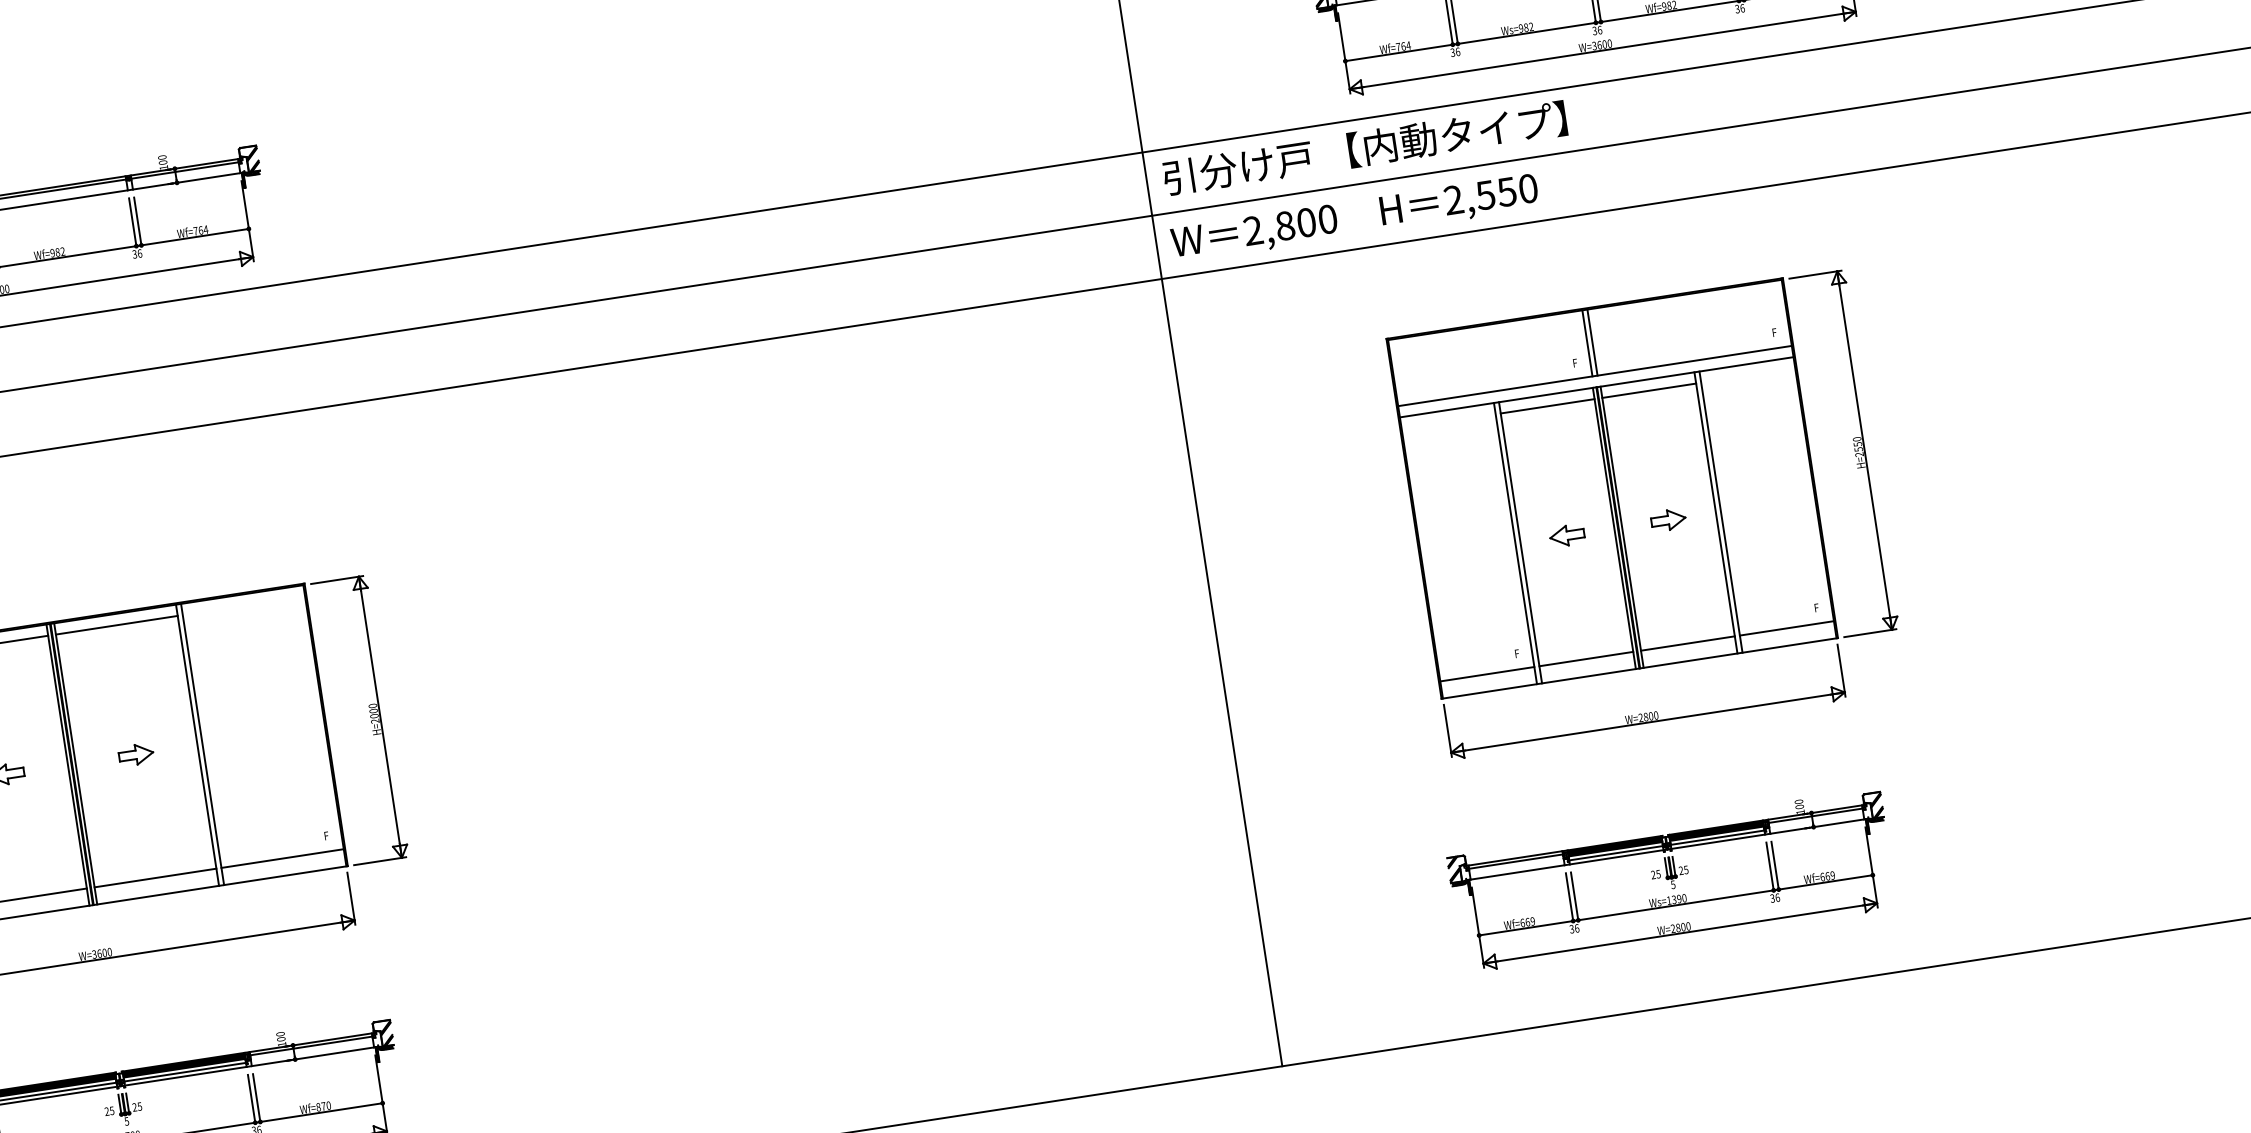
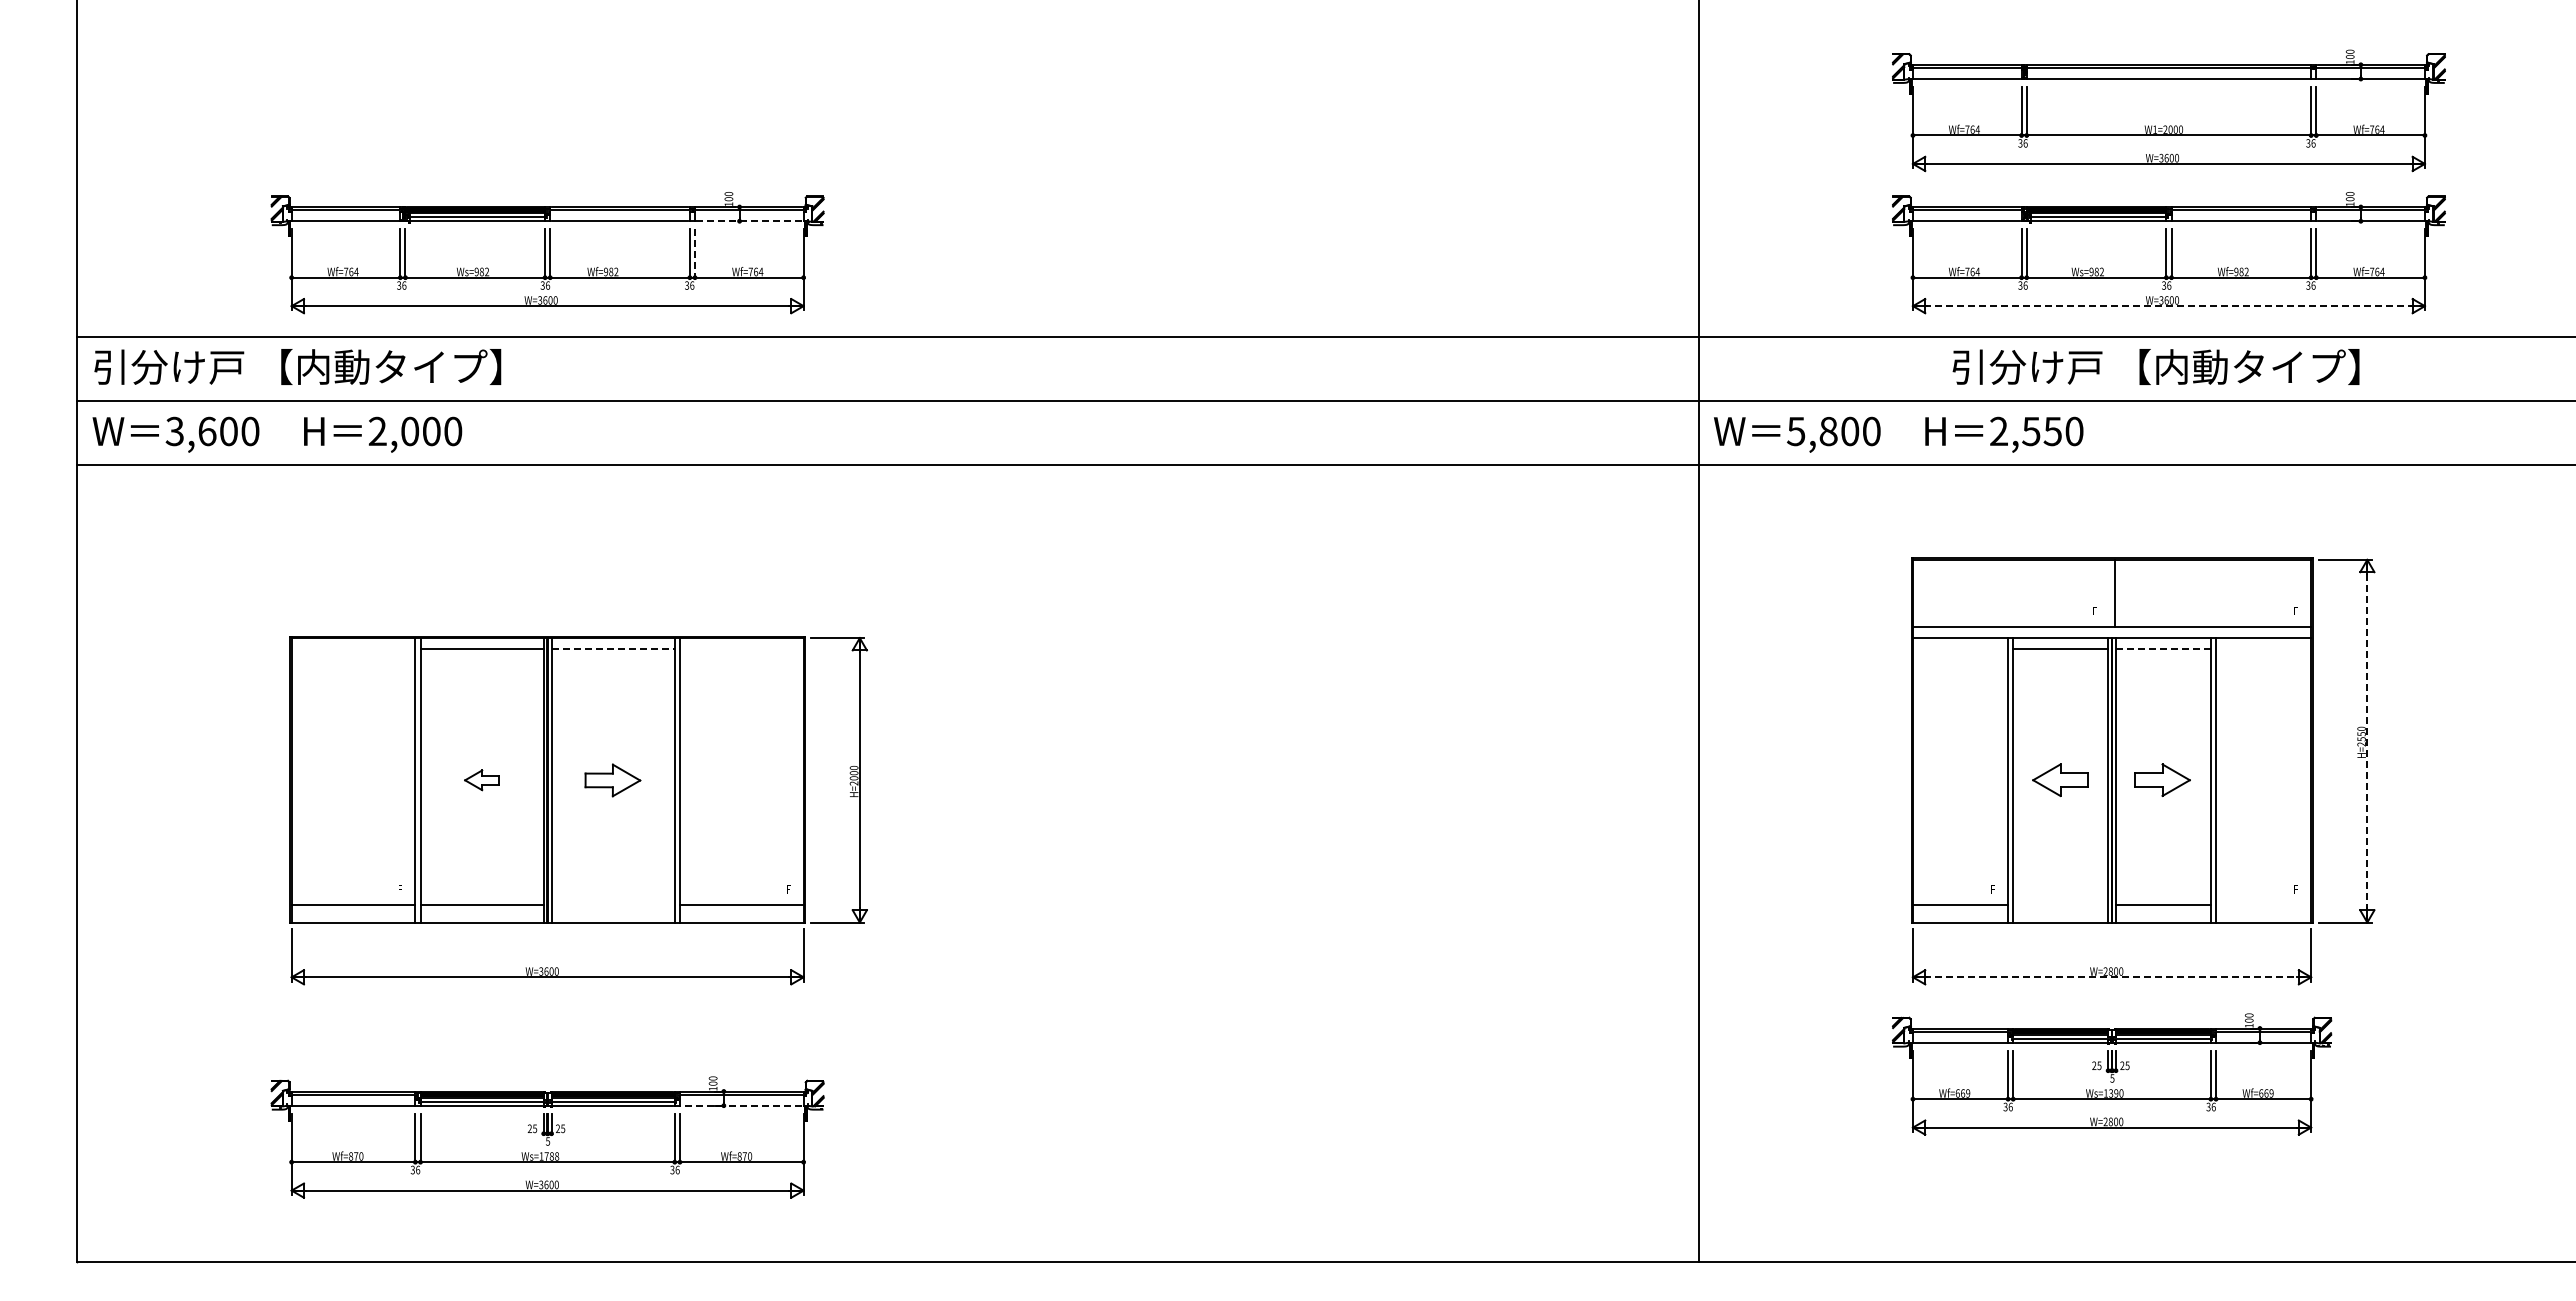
line: (1602, 50) -> (2168, 306), solid -> dashed
text: (1364, 148) -> (2155, 366), moved
line: (186, 181) -> (749, 221), solid -> dashed
line: (138, 222) -> (695, 254), solid -> dashed
text: (1253, 230) -> (1796, 431), 2,800 -> 5,800
line: (1587, 342) -> (2109, 592), removed
line: (1649, 390) -> (2163, 649), solid -> dashed
line: (1864, 449) -> (2367, 740), solid -> dashed
part: (1669, 520) -> (2163, 780), size x1.6
part: (1567, 535) -> (2060, 780), size x1.6
line: (117, 625) -> (613, 649), solid -> dashed
line: (1786, 628) -> (2263, 905), removed
line: (1586, 659) -> (2060, 905), removed
line: (1648, 722) -> (2112, 977), solid -> dashed
part: (135, 754) -> (612, 780), size x1.6
line: (154, 878) -> (612, 905), removed
part: (1672, 880) -> (2112, 1074), moved
line: (312, 1056) -> (741, 1105), solid -> dashed

